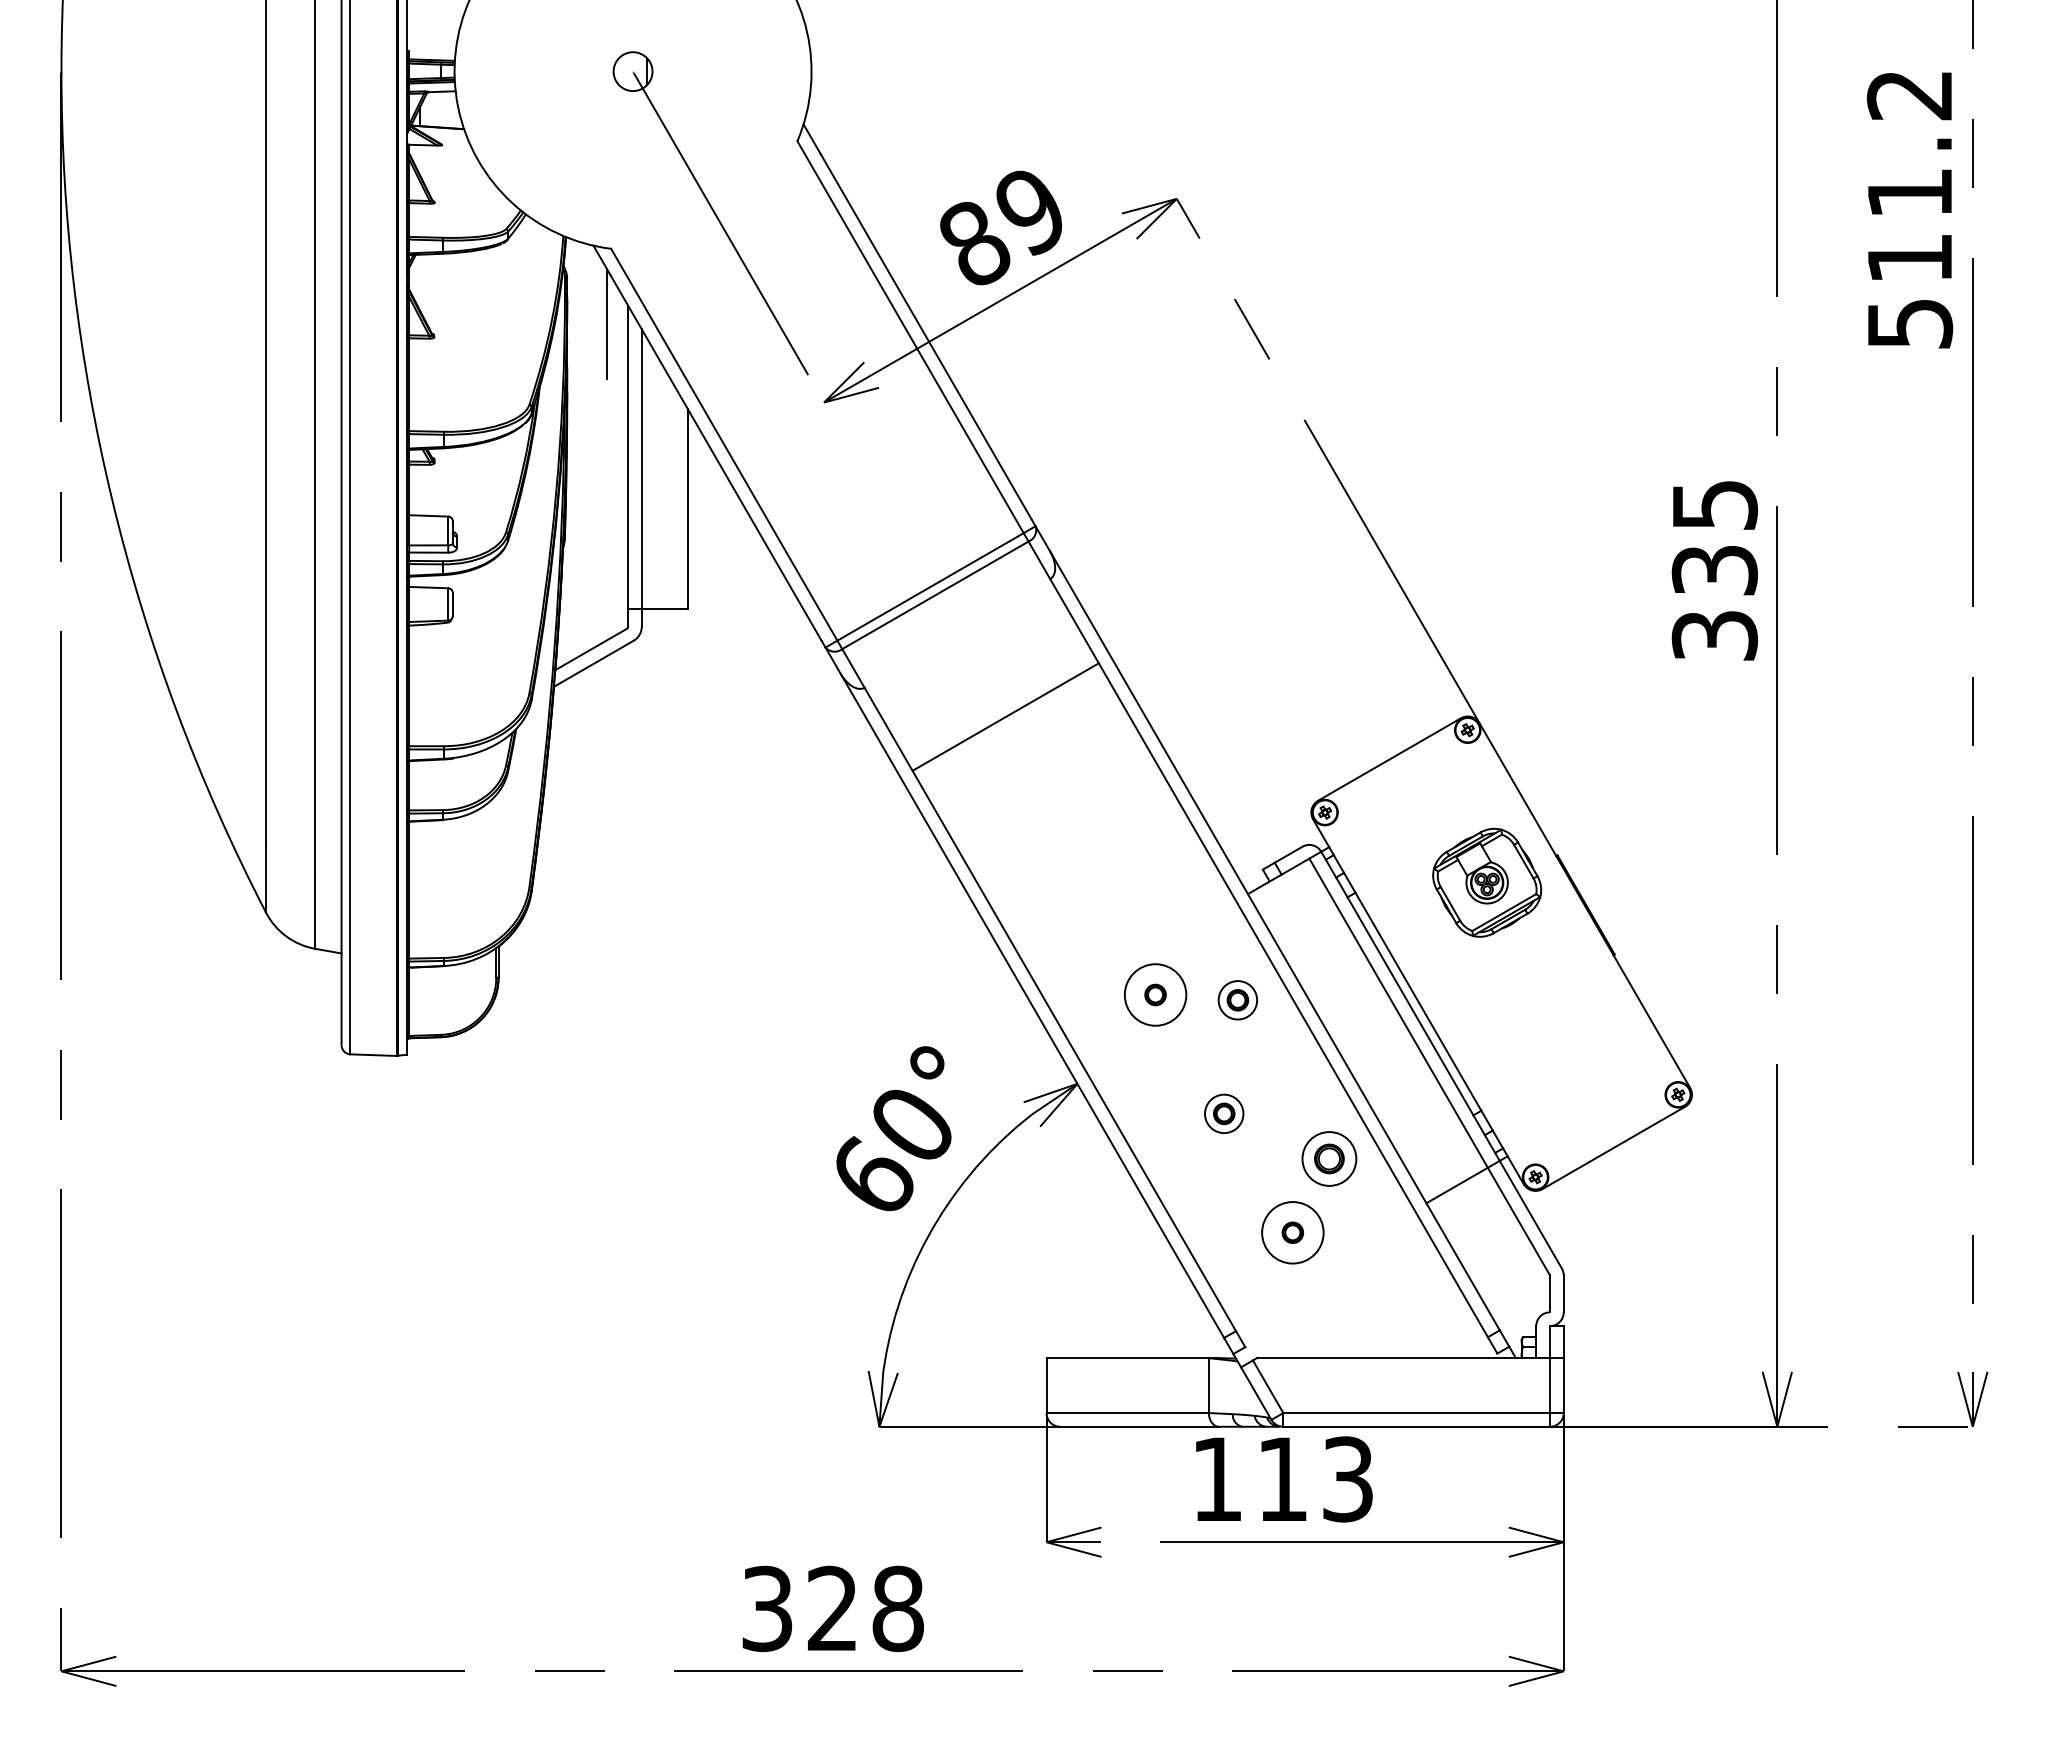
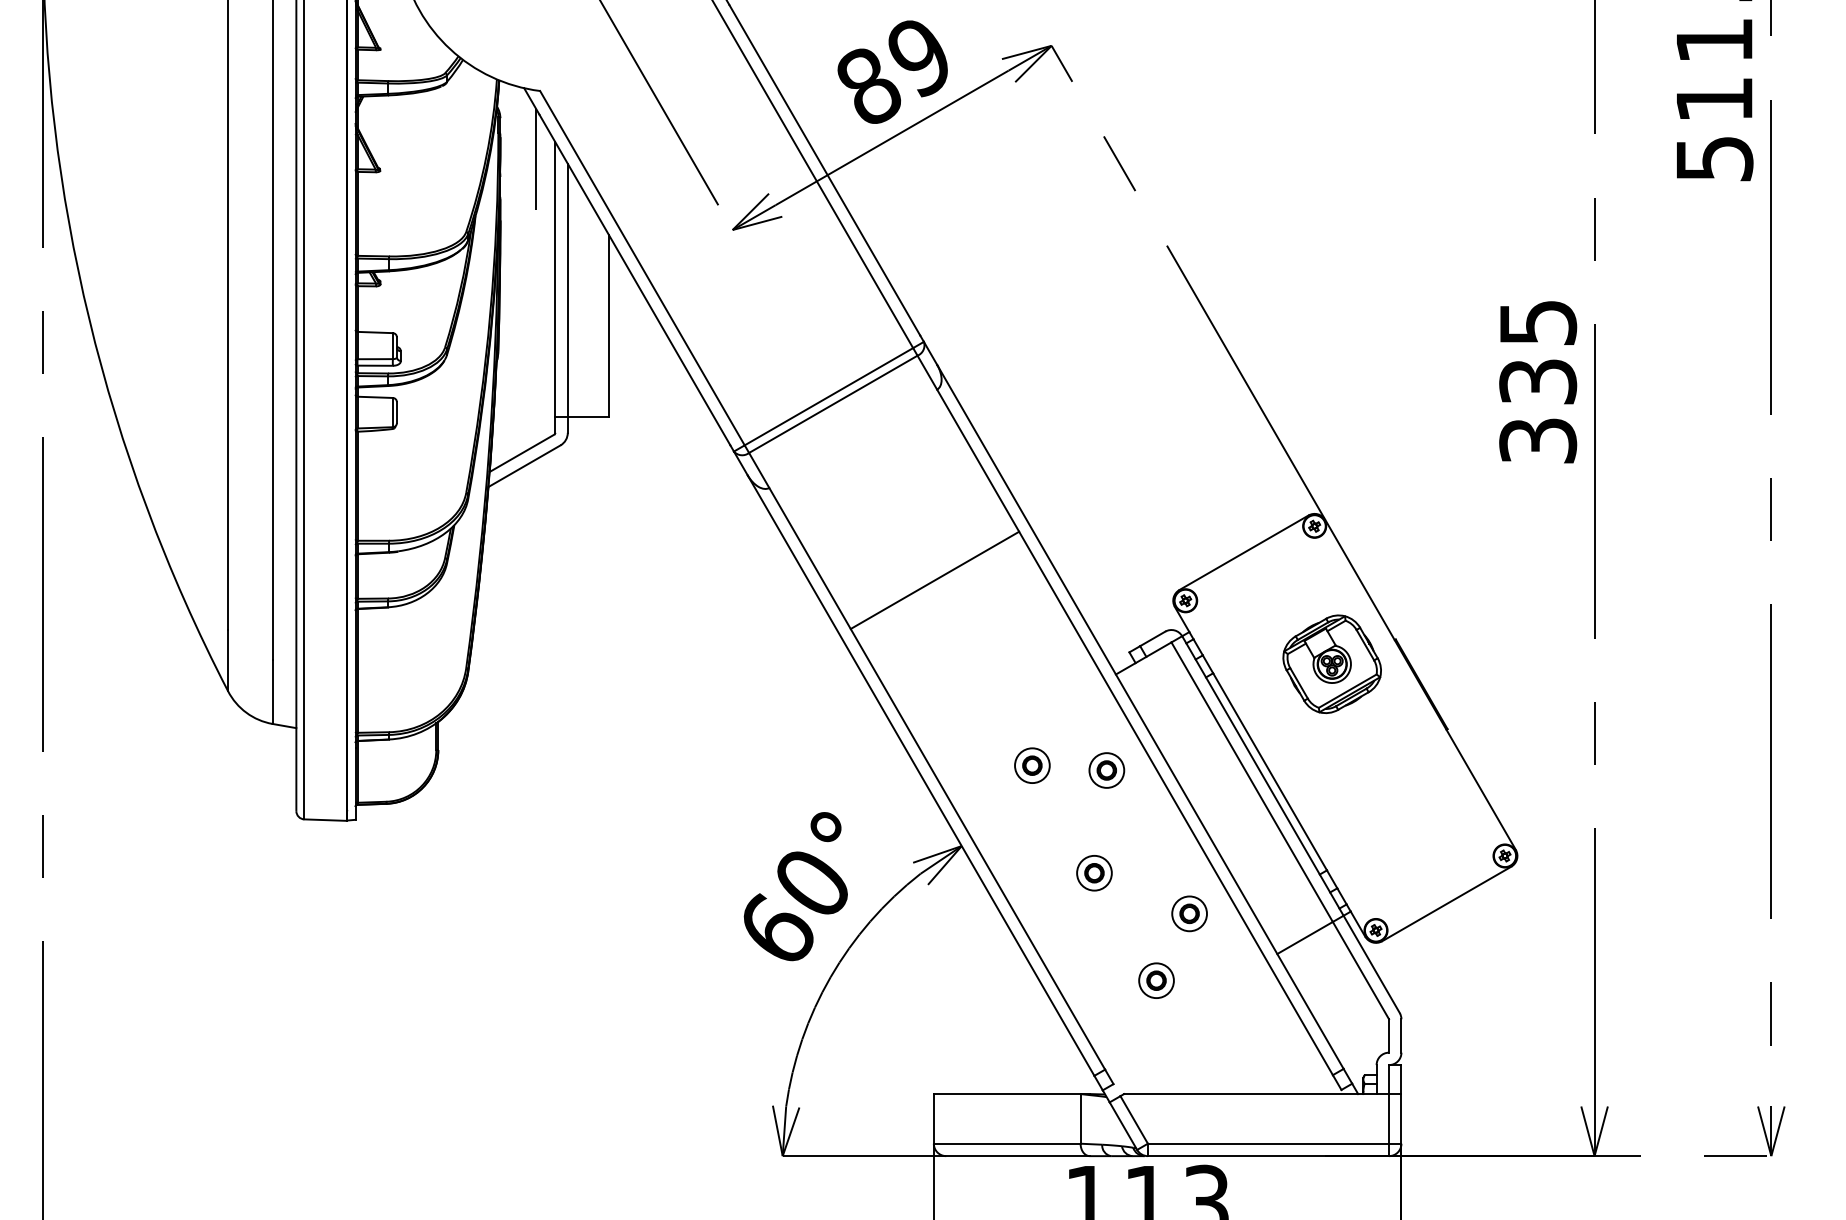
line: (1005, 716) -> (934, 579), moved
circle: (1155, 994) -> (1032, 765), size x0.62
part: (1329, 1158) -> (1189, 913), size x0.71
circle: (1292, 1232) -> (1156, 980), size x0.62

